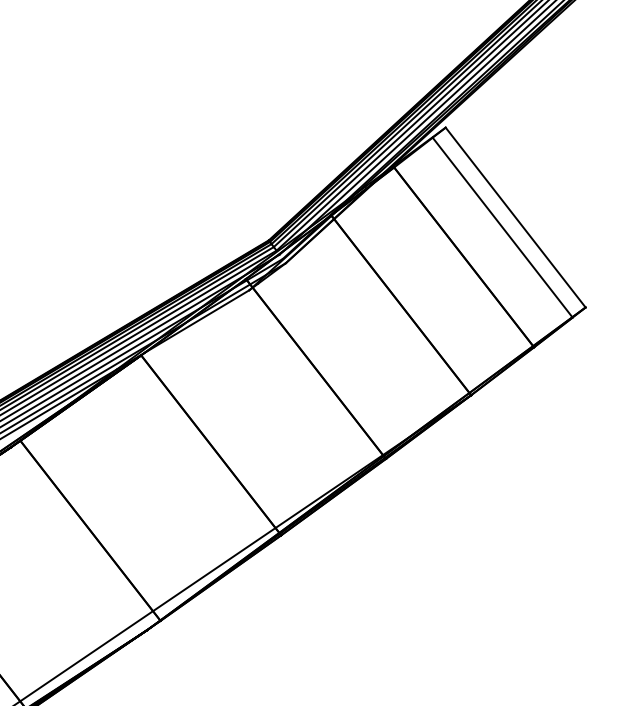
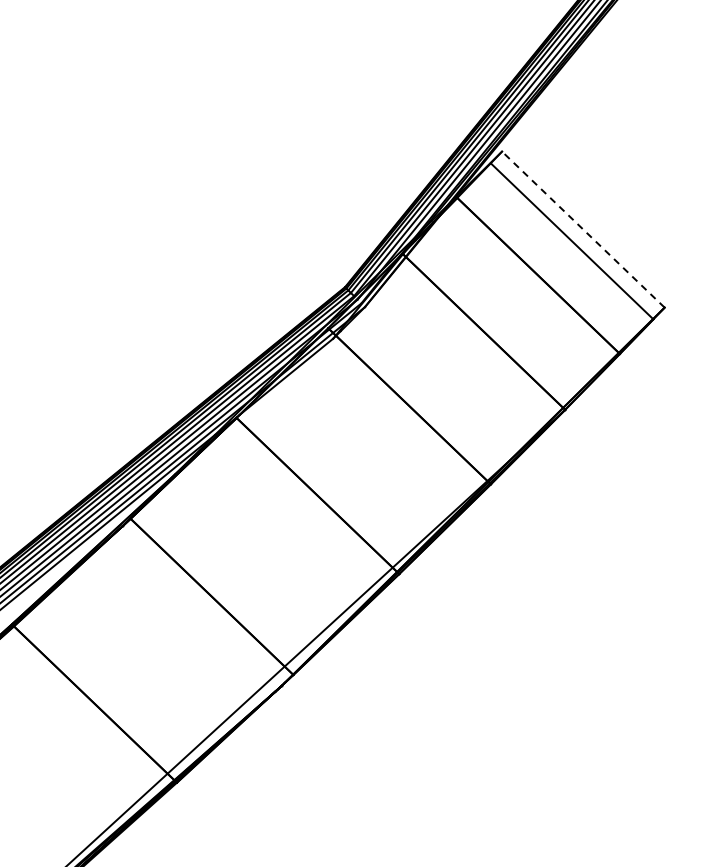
line: (515, 217) -> (583, 229), solid -> dashed

